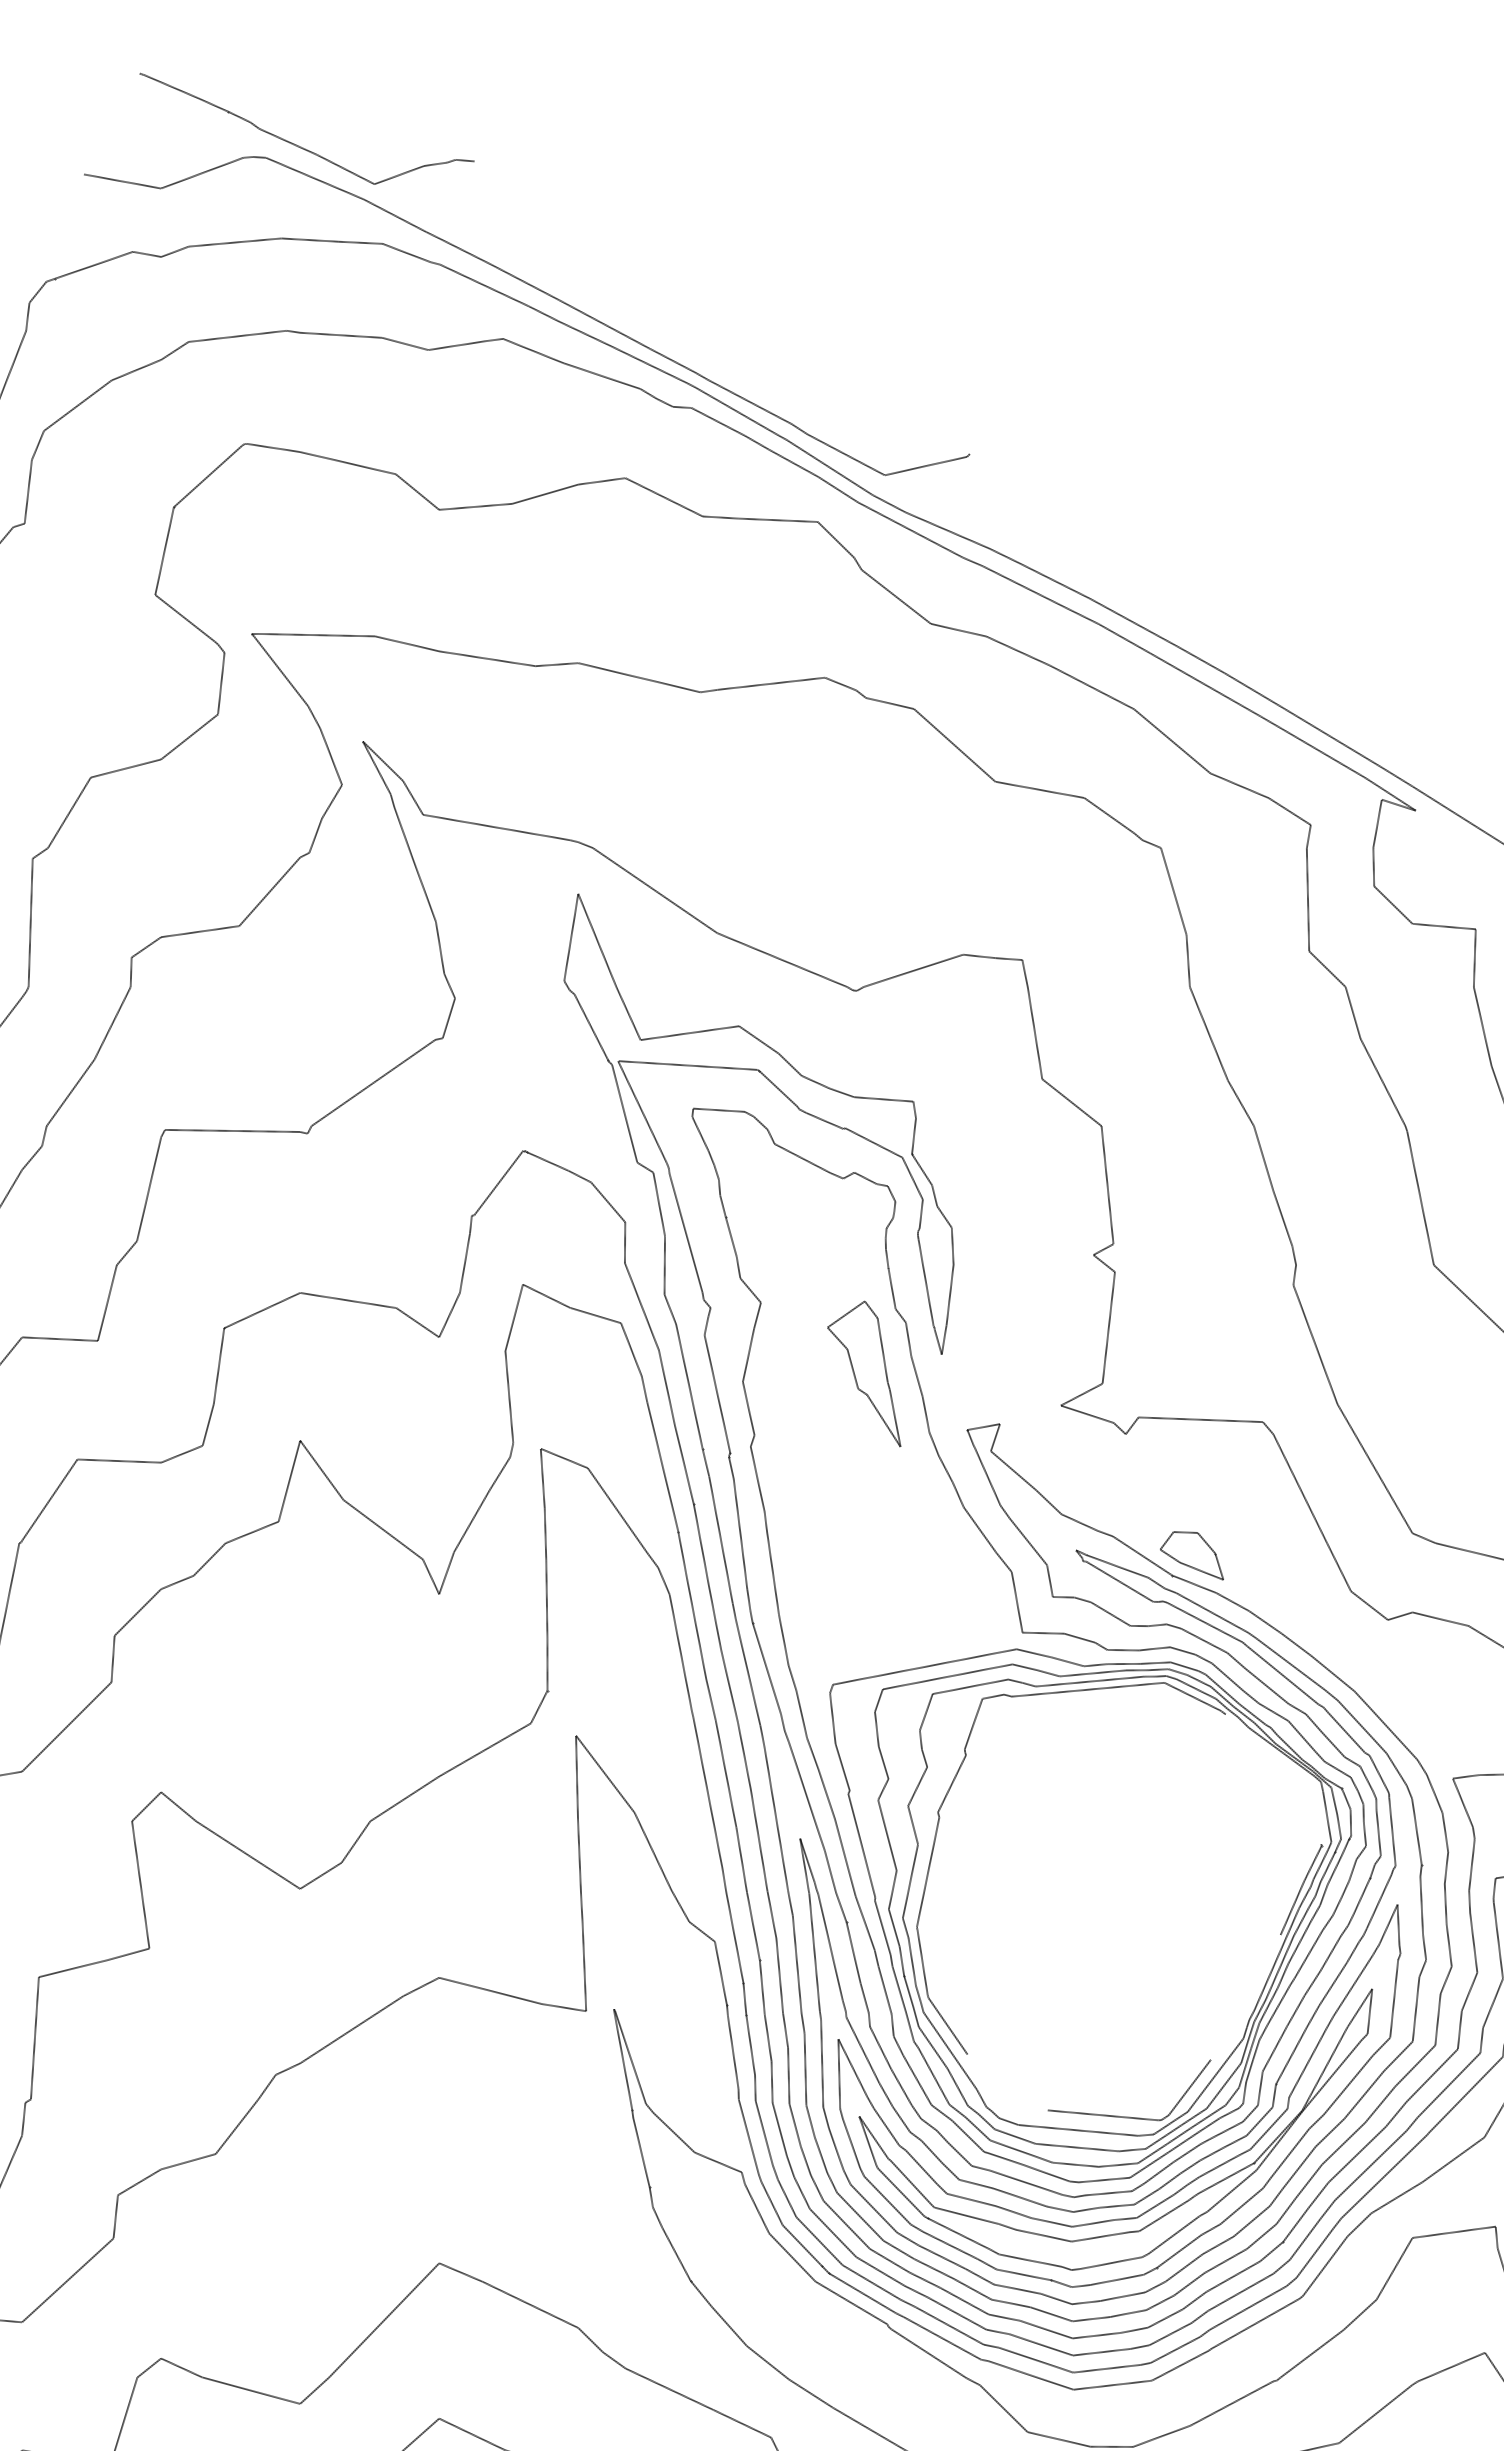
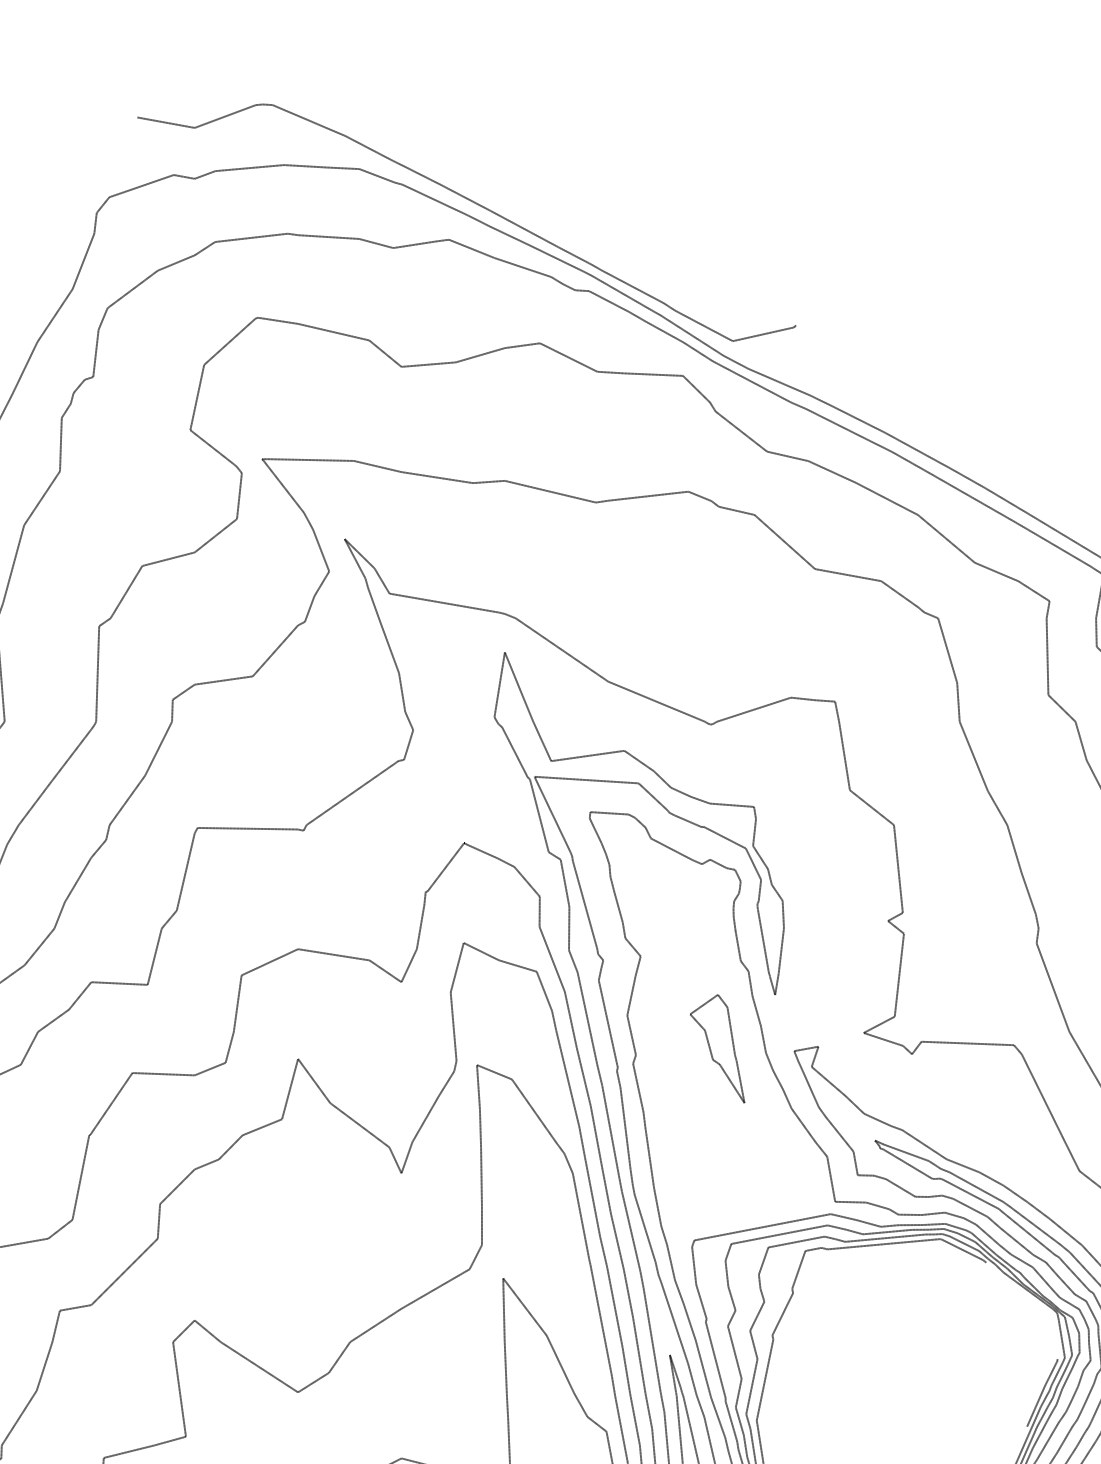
curve: (301, 146) -> (299, 96), removed
part: (864, 1373) -> (717, 1048), moved
part: (1191, 1555) -> (960, 1144), removed

